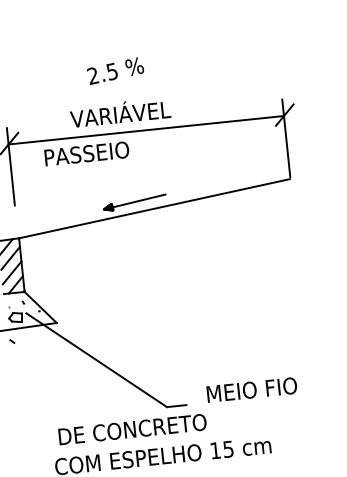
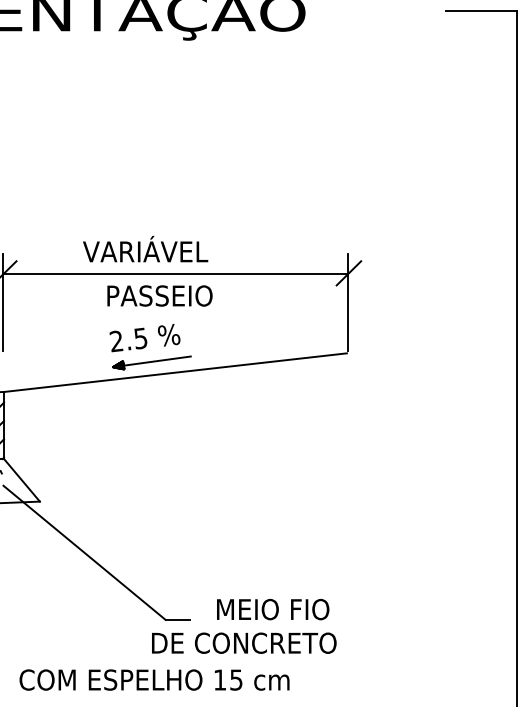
text: (115, 71) -> (144, 338), moved
text: (86, 153) -> (159, 295), moved
text: (132, 428) -> (244, 642), moved

